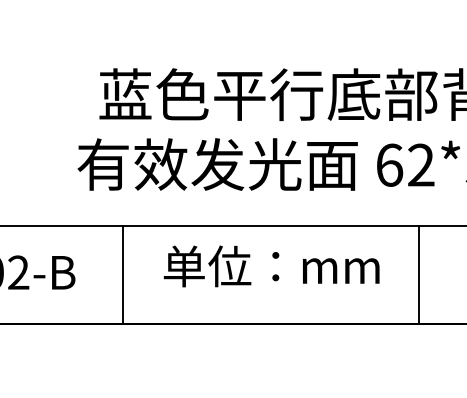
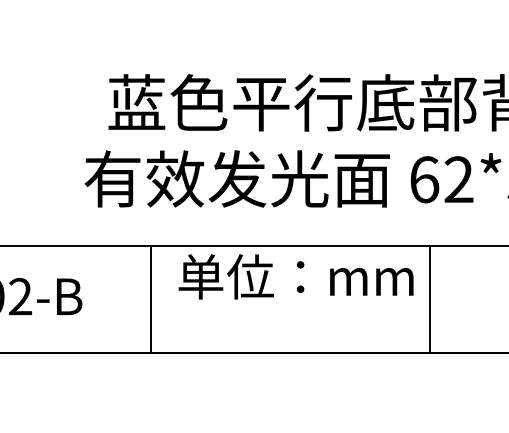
text: (271, 266) -> (295, 276), moved
line: (122, 275) -> (151, 299), moved
line: (418, 275) -> (429, 299), moved

